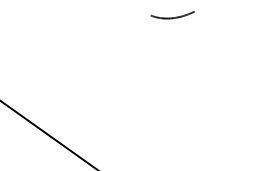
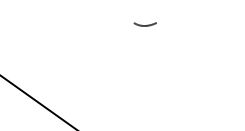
part: (172, 15) -> (146, 24), size x0.6

